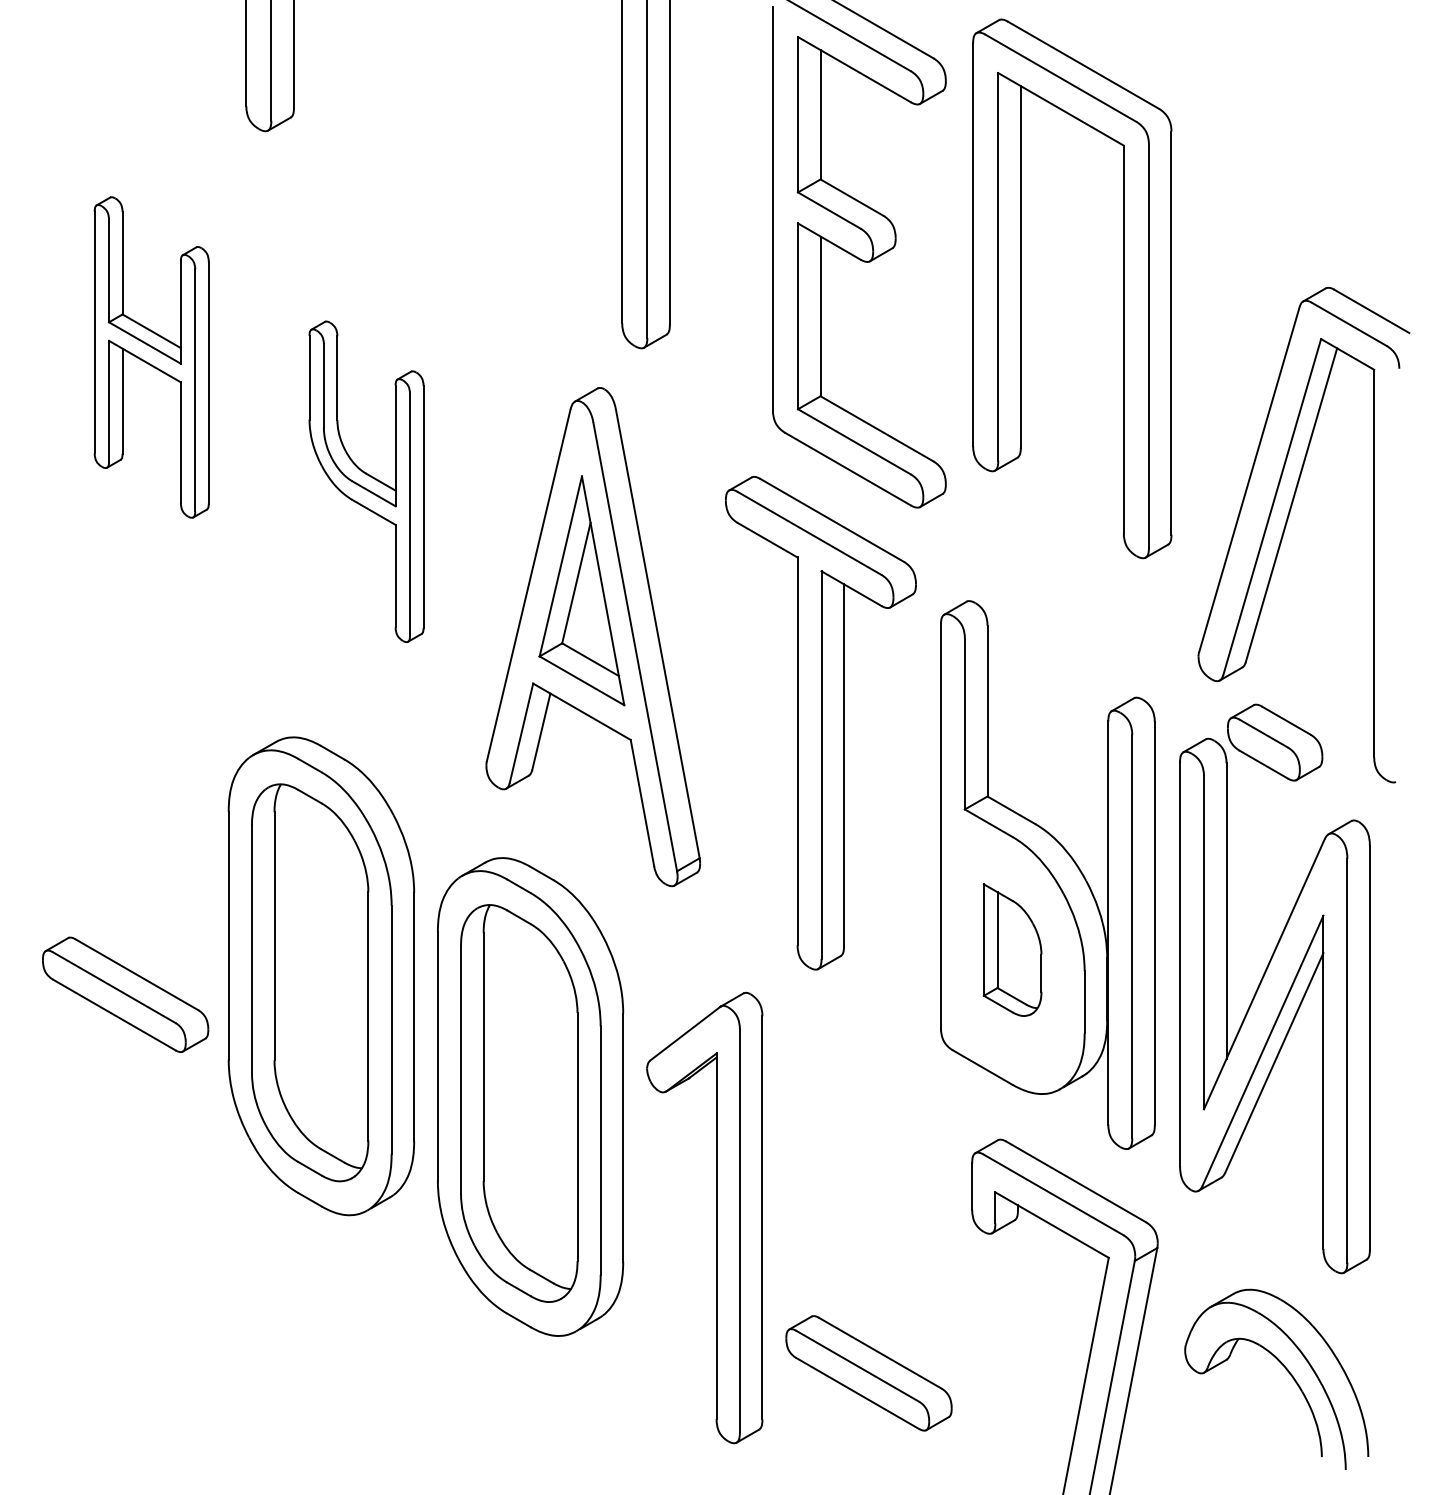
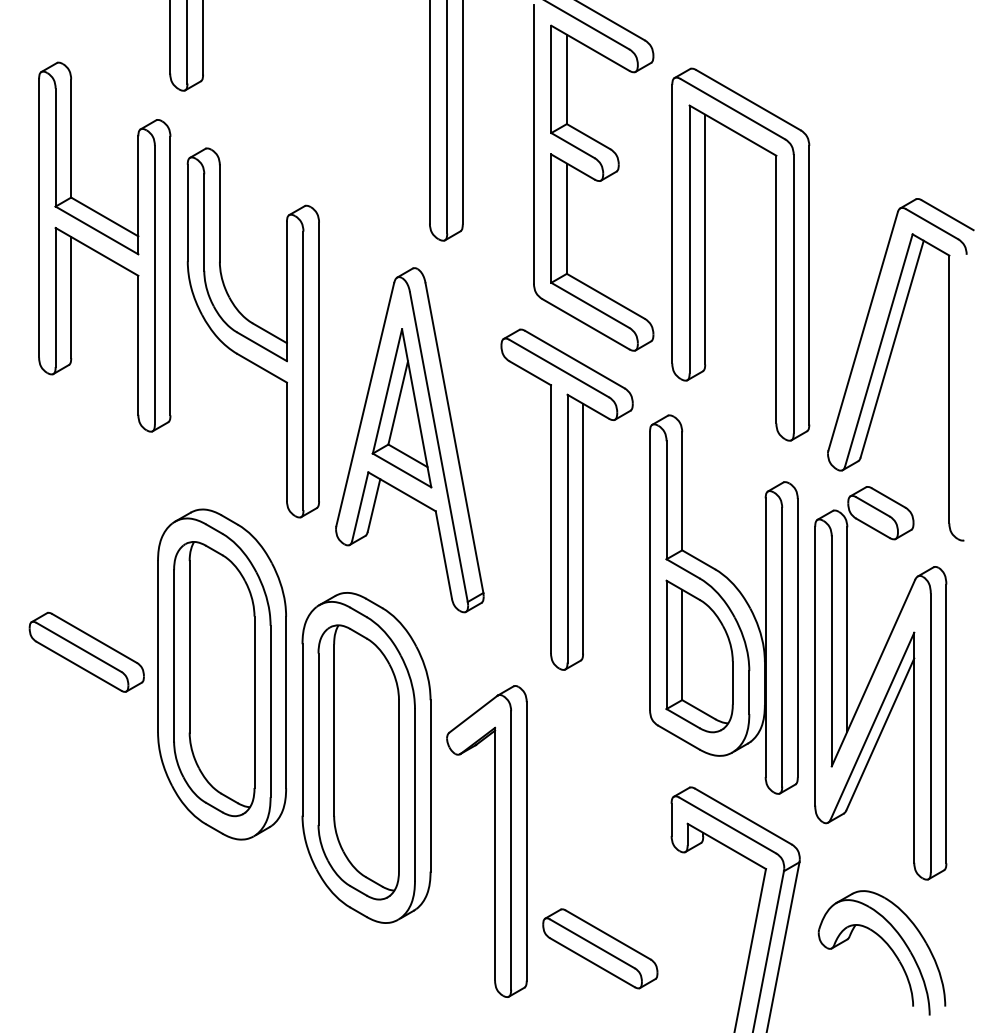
part: (1021, 288) -> (705, 254), moved
part: (151, 356) -> (104, 246), size x1.67
part: (365, 481) -> (252, 332), size x1.67
part: (1012, 950) -> (699, 656), size x1.67
part: (125, 993) -> (86, 651), moved

